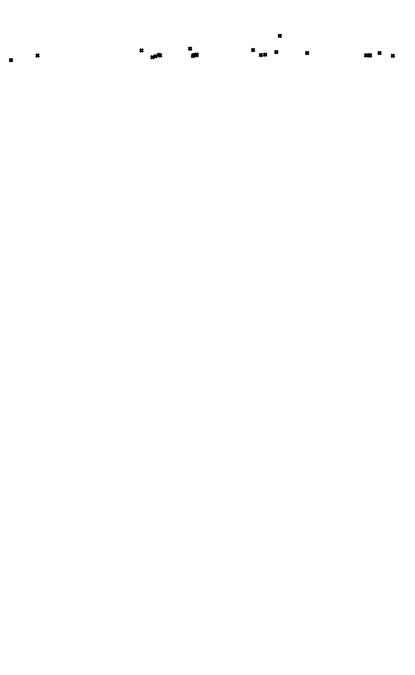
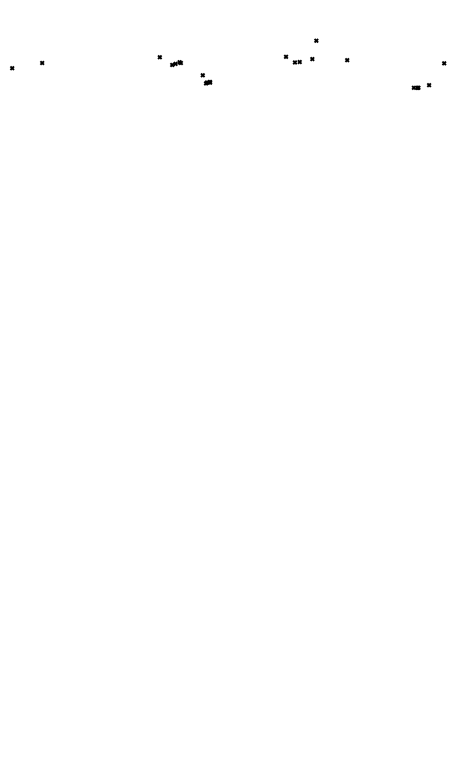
part: (193, 52) -> (206, 79), moved
part: (372, 54) -> (421, 86), moved

